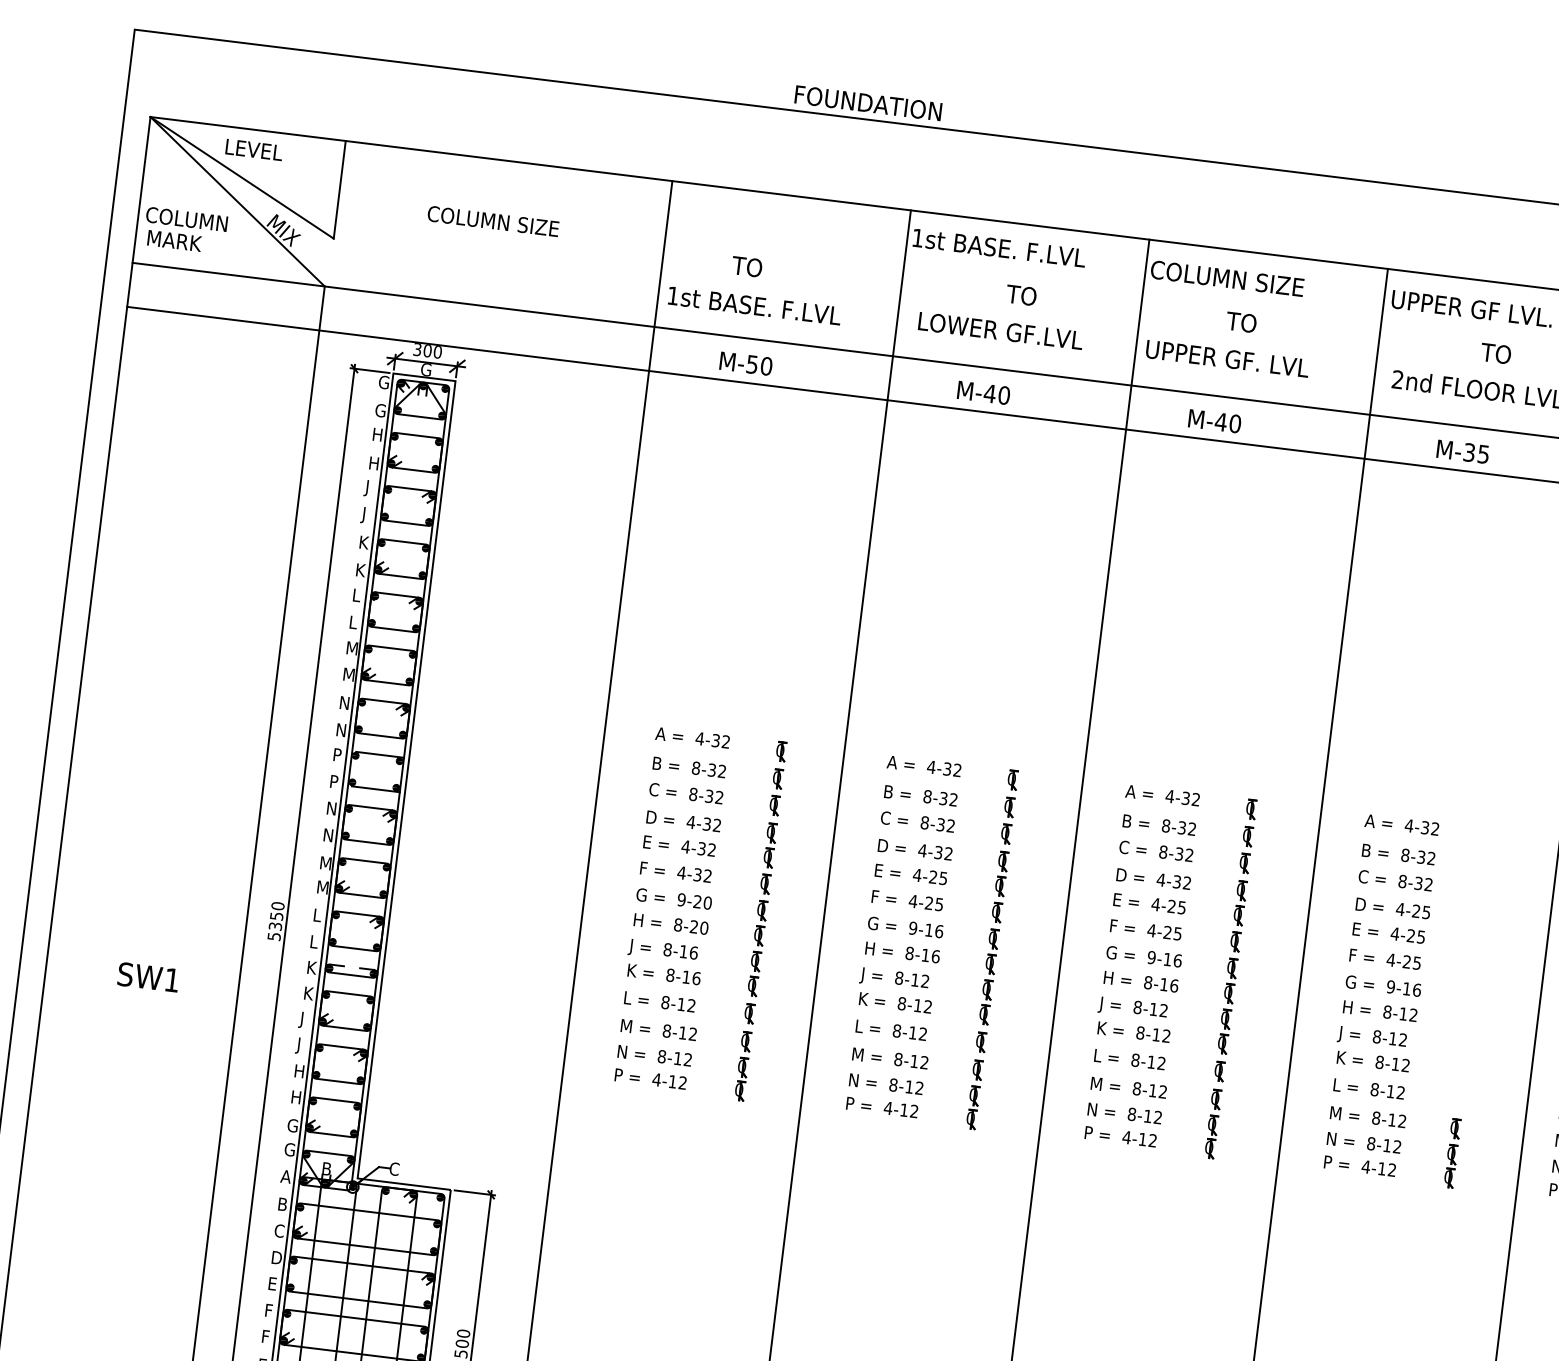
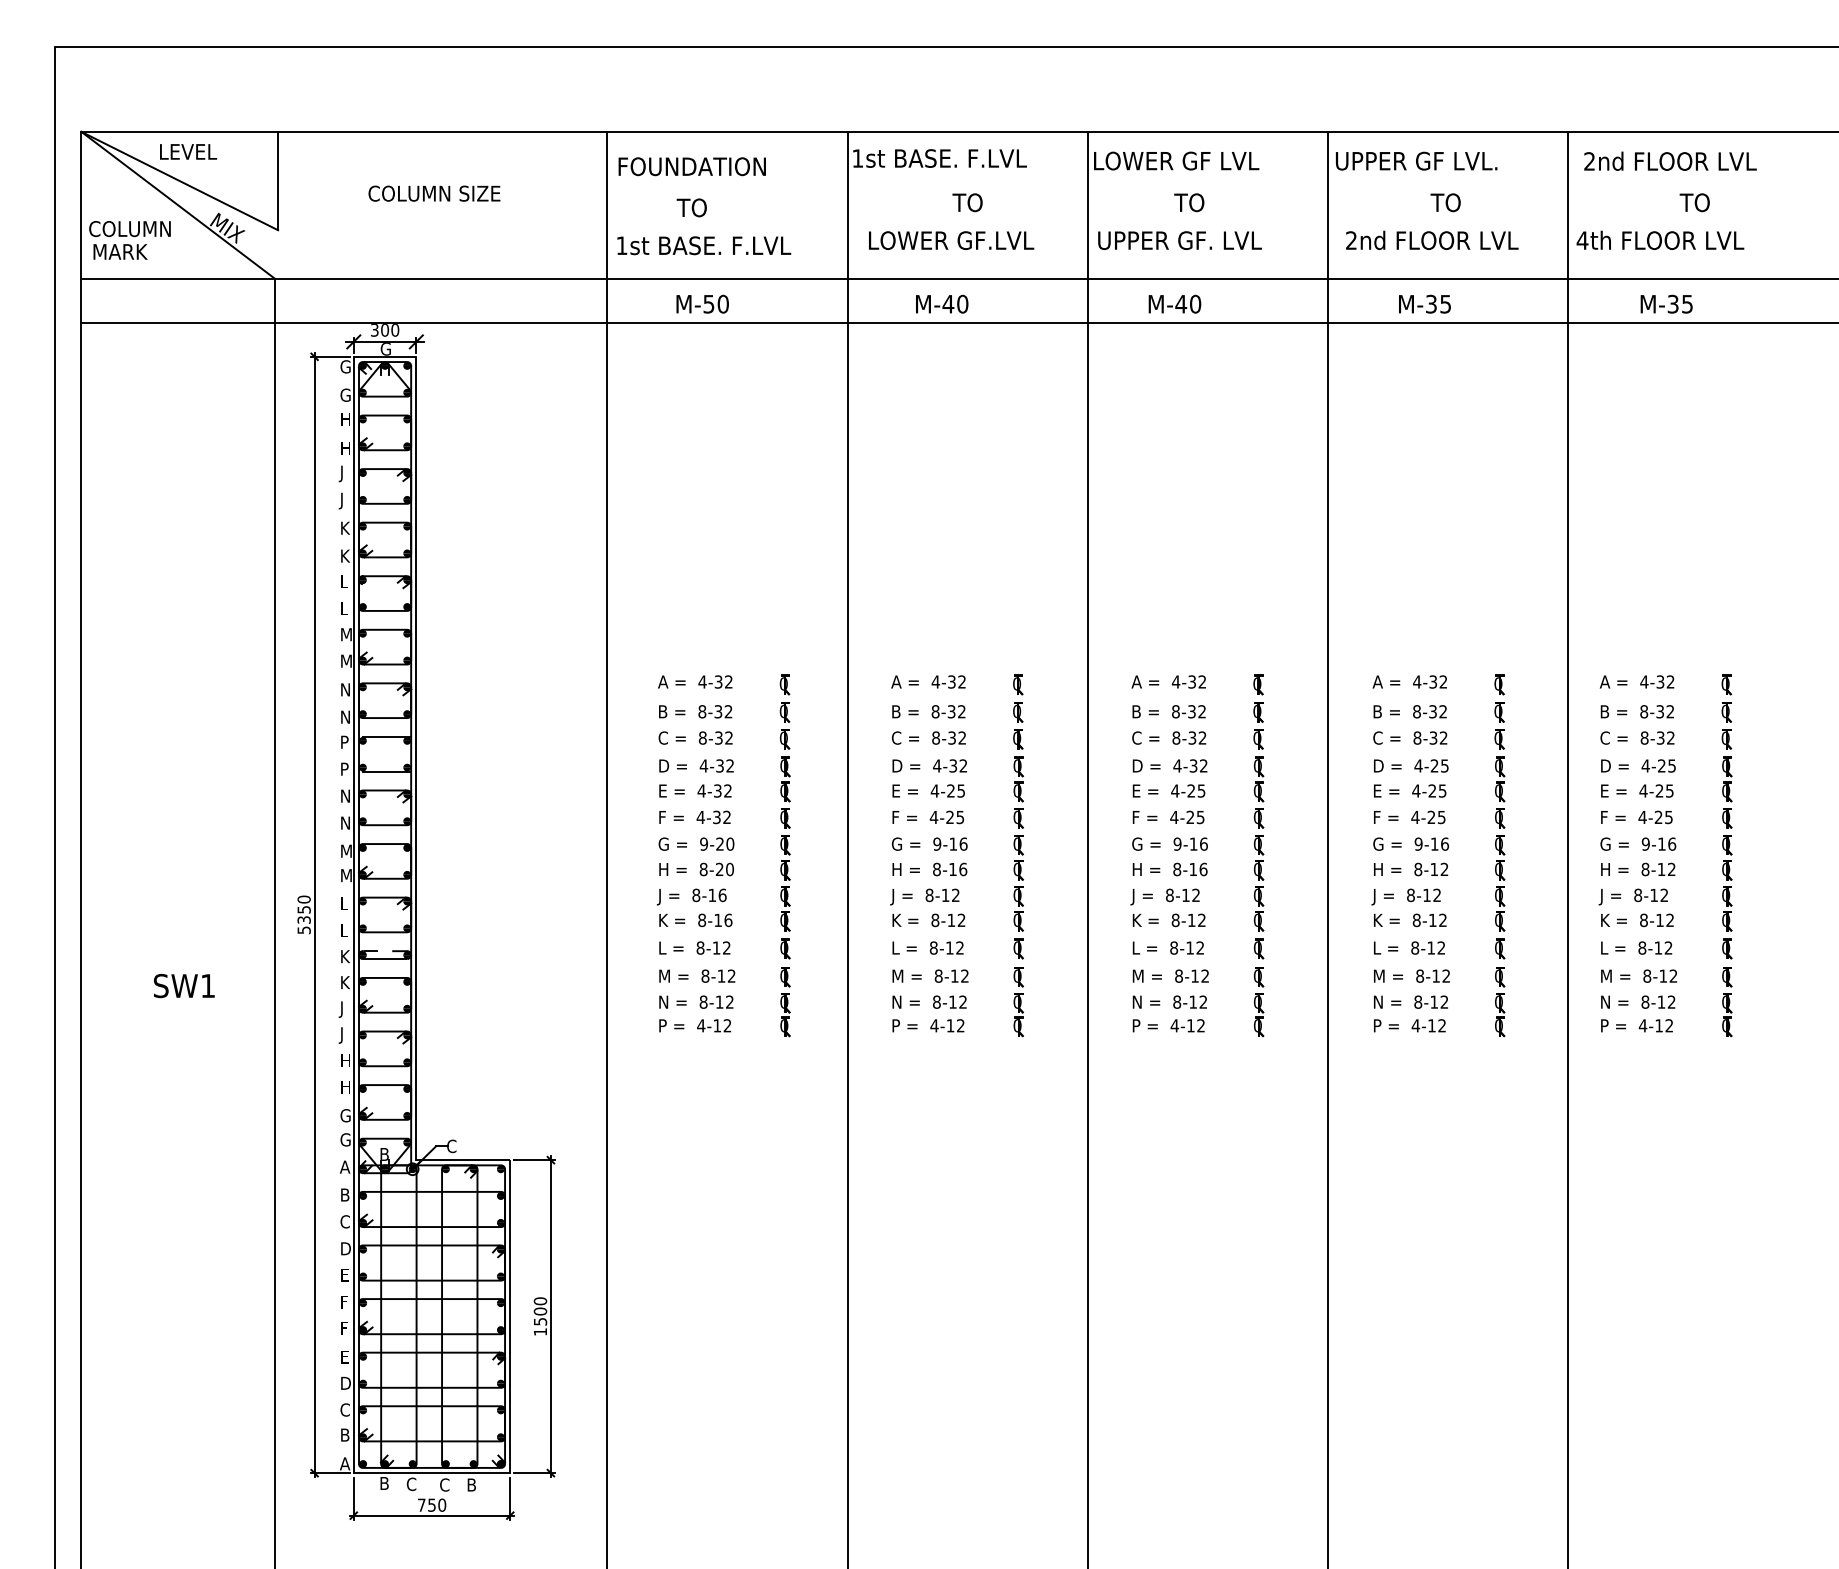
text: (867, 102) -> (691, 166), moved
text: (1233, 278) -> (1176, 160), COLUMN SIZE -> LOWER GF LVL
part: (1474, 969) -> (1499, 816), added

